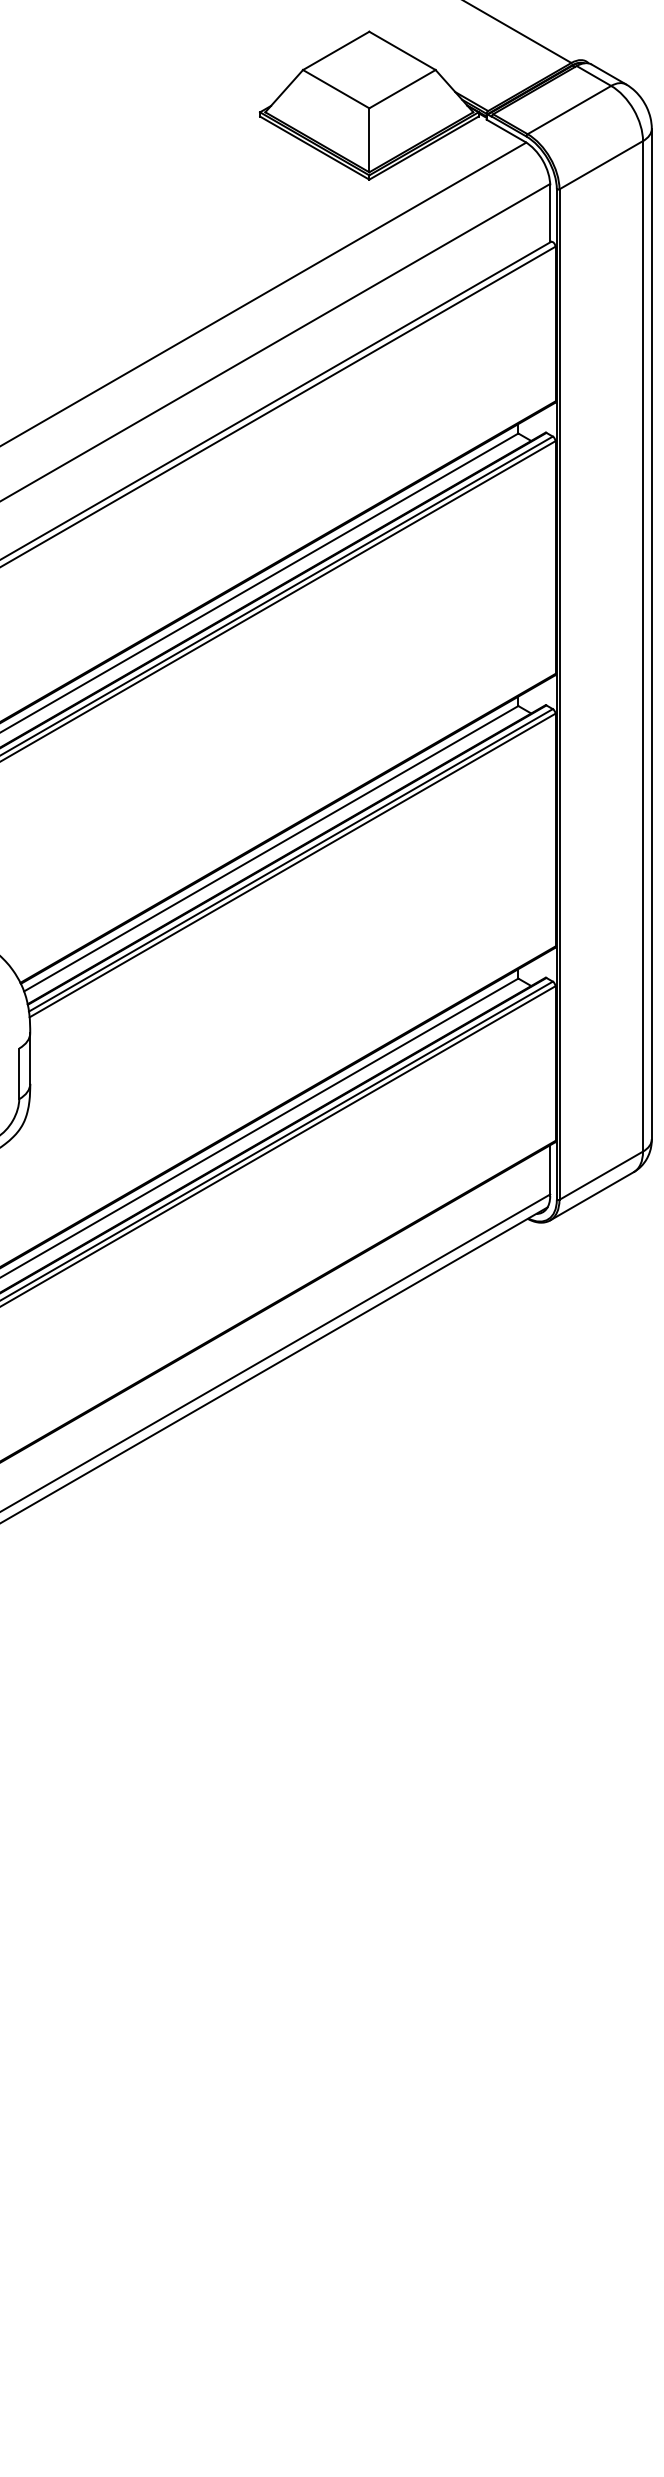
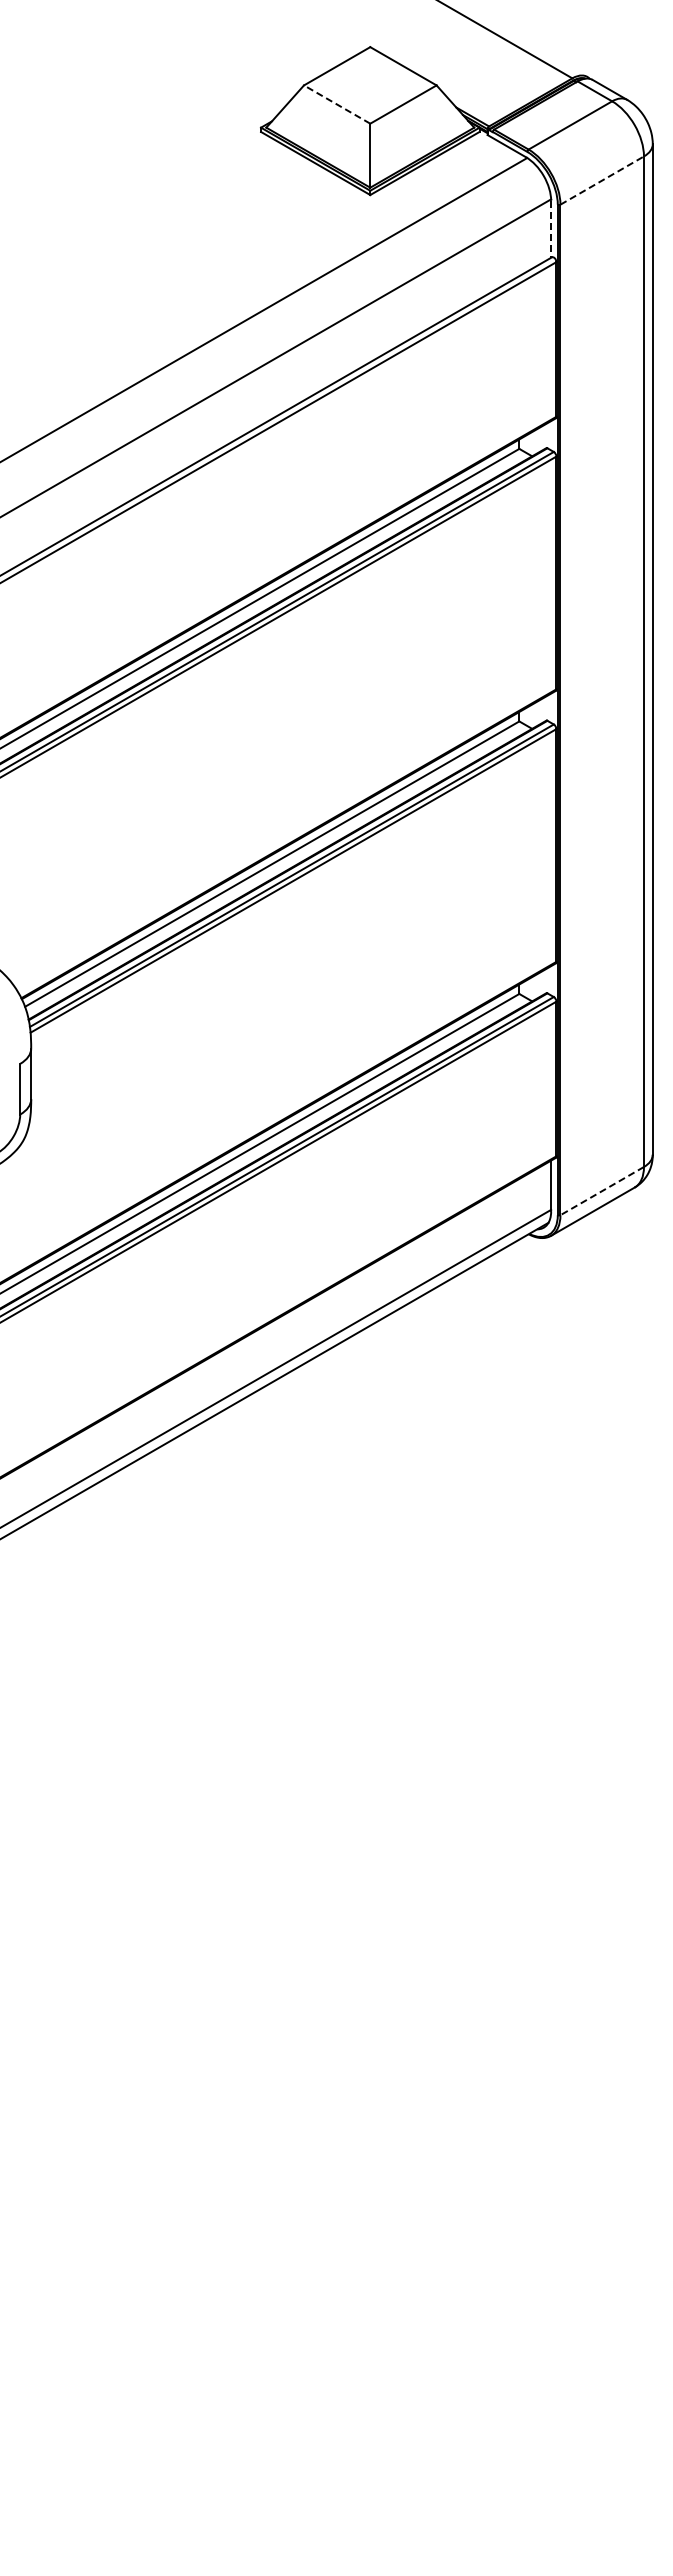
line: (335, 89) -> (336, 104), solid -> dashed
line: (601, 165) -> (602, 180), solid -> dashed
line: (550, 214) -> (551, 229), solid -> dashed
line: (600, 1176) -> (601, 1191), solid -> dashed

